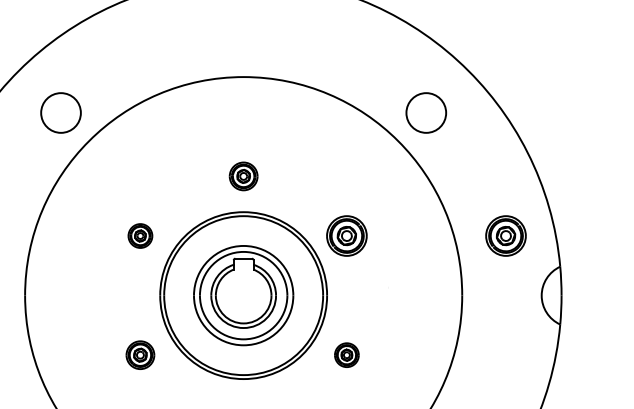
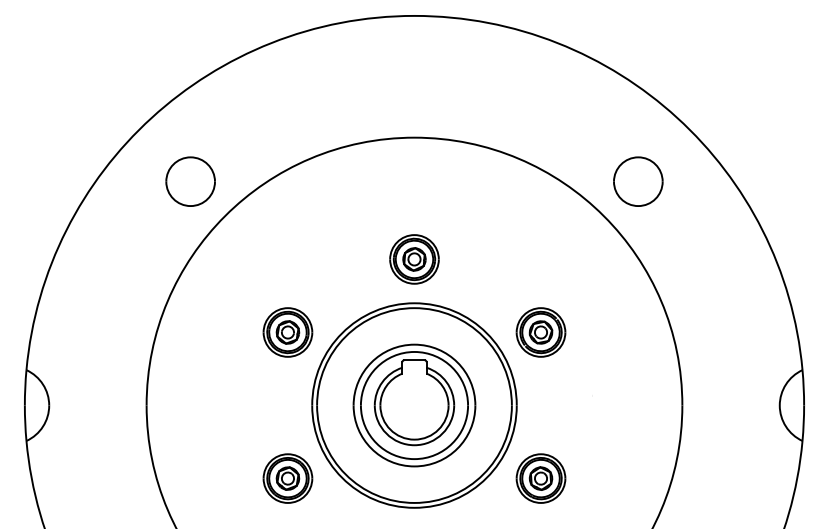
part: (243, 176) -> (414, 259), size x1.43
part: (140, 236) -> (287, 332), size x1.67
part: (505, 236) -> (735, 332), removed
part: (140, 355) -> (287, 478), size x1.43
part: (346, 355) -> (540, 478), size x1.67

